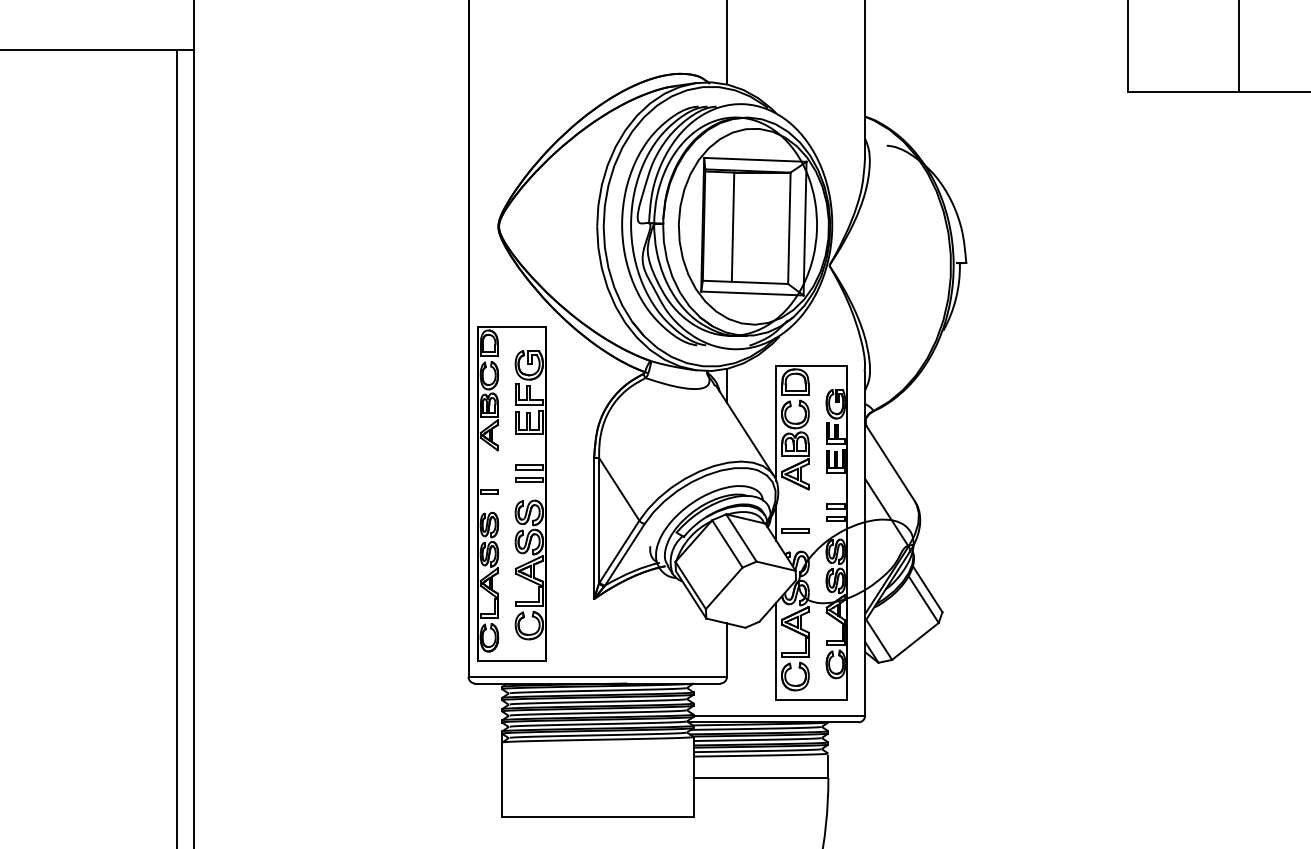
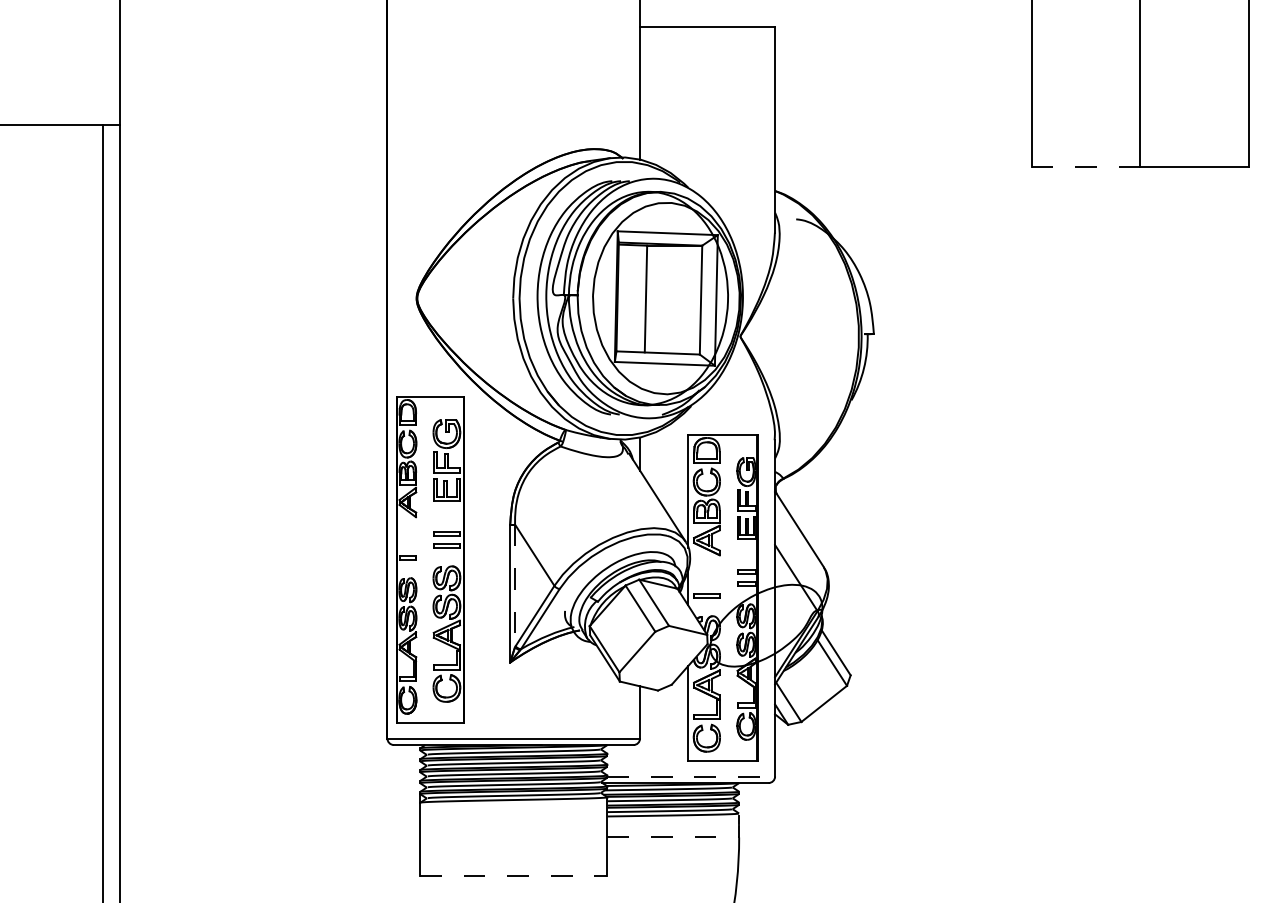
line: (1183, 91) -> (1086, 166), solid -> dashed
line: (599, 521) -> (515, 586), solid -> dashed
line: (779, 715) -> (691, 776), solid -> dashed
line: (761, 778) -> (673, 837), solid -> dashed
line: (597, 816) -> (513, 875), solid -> dashed

